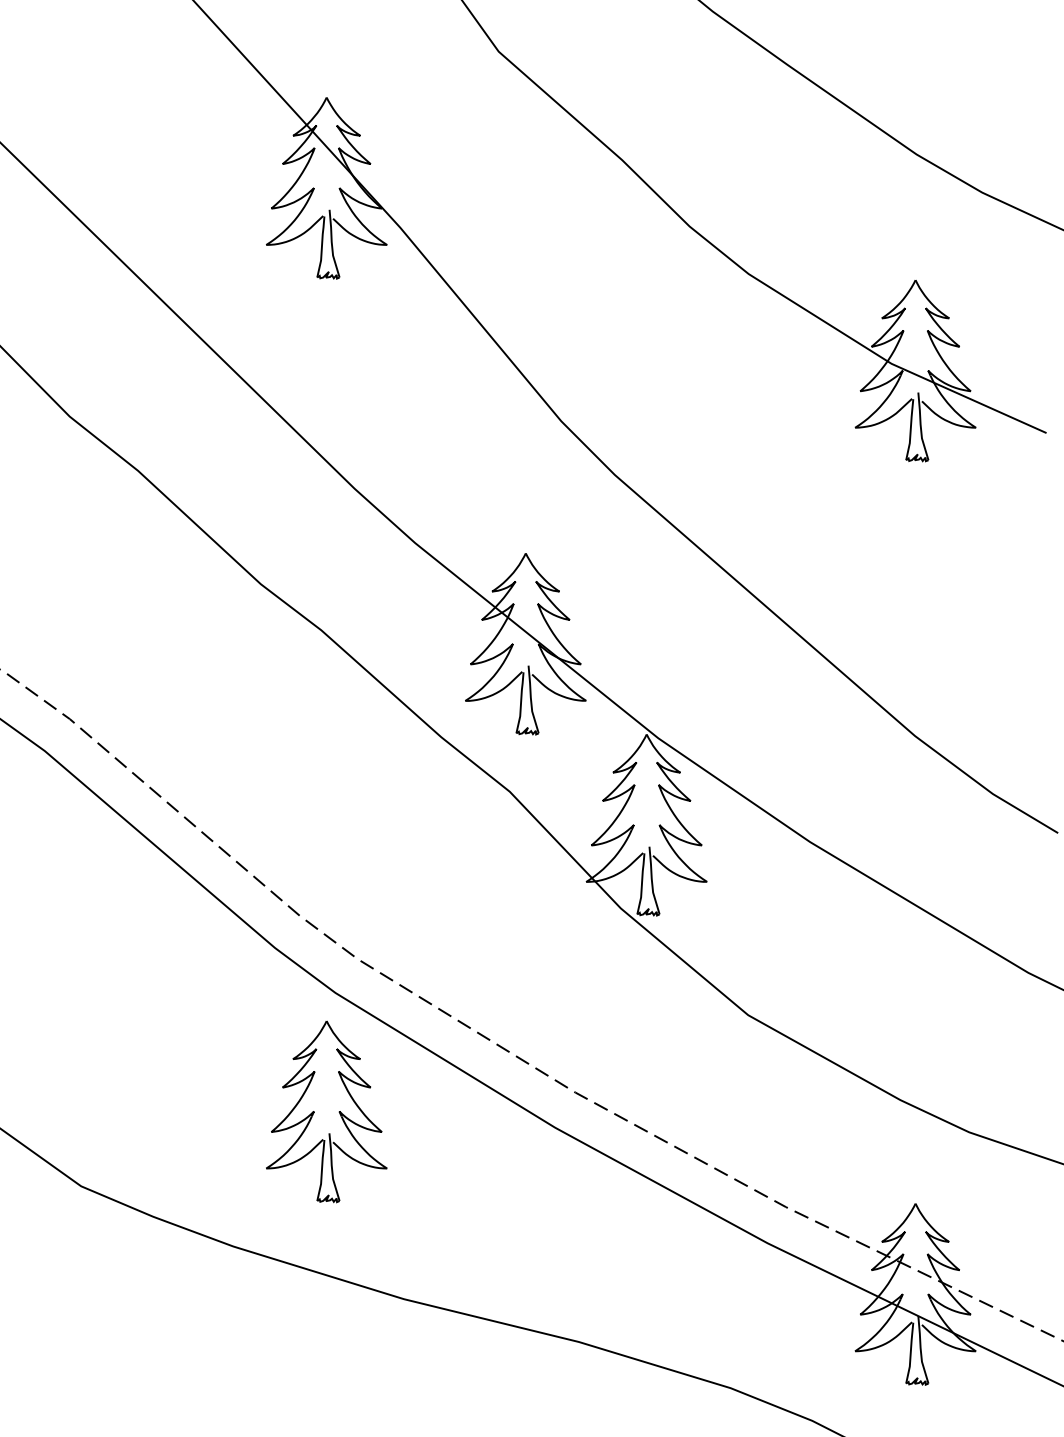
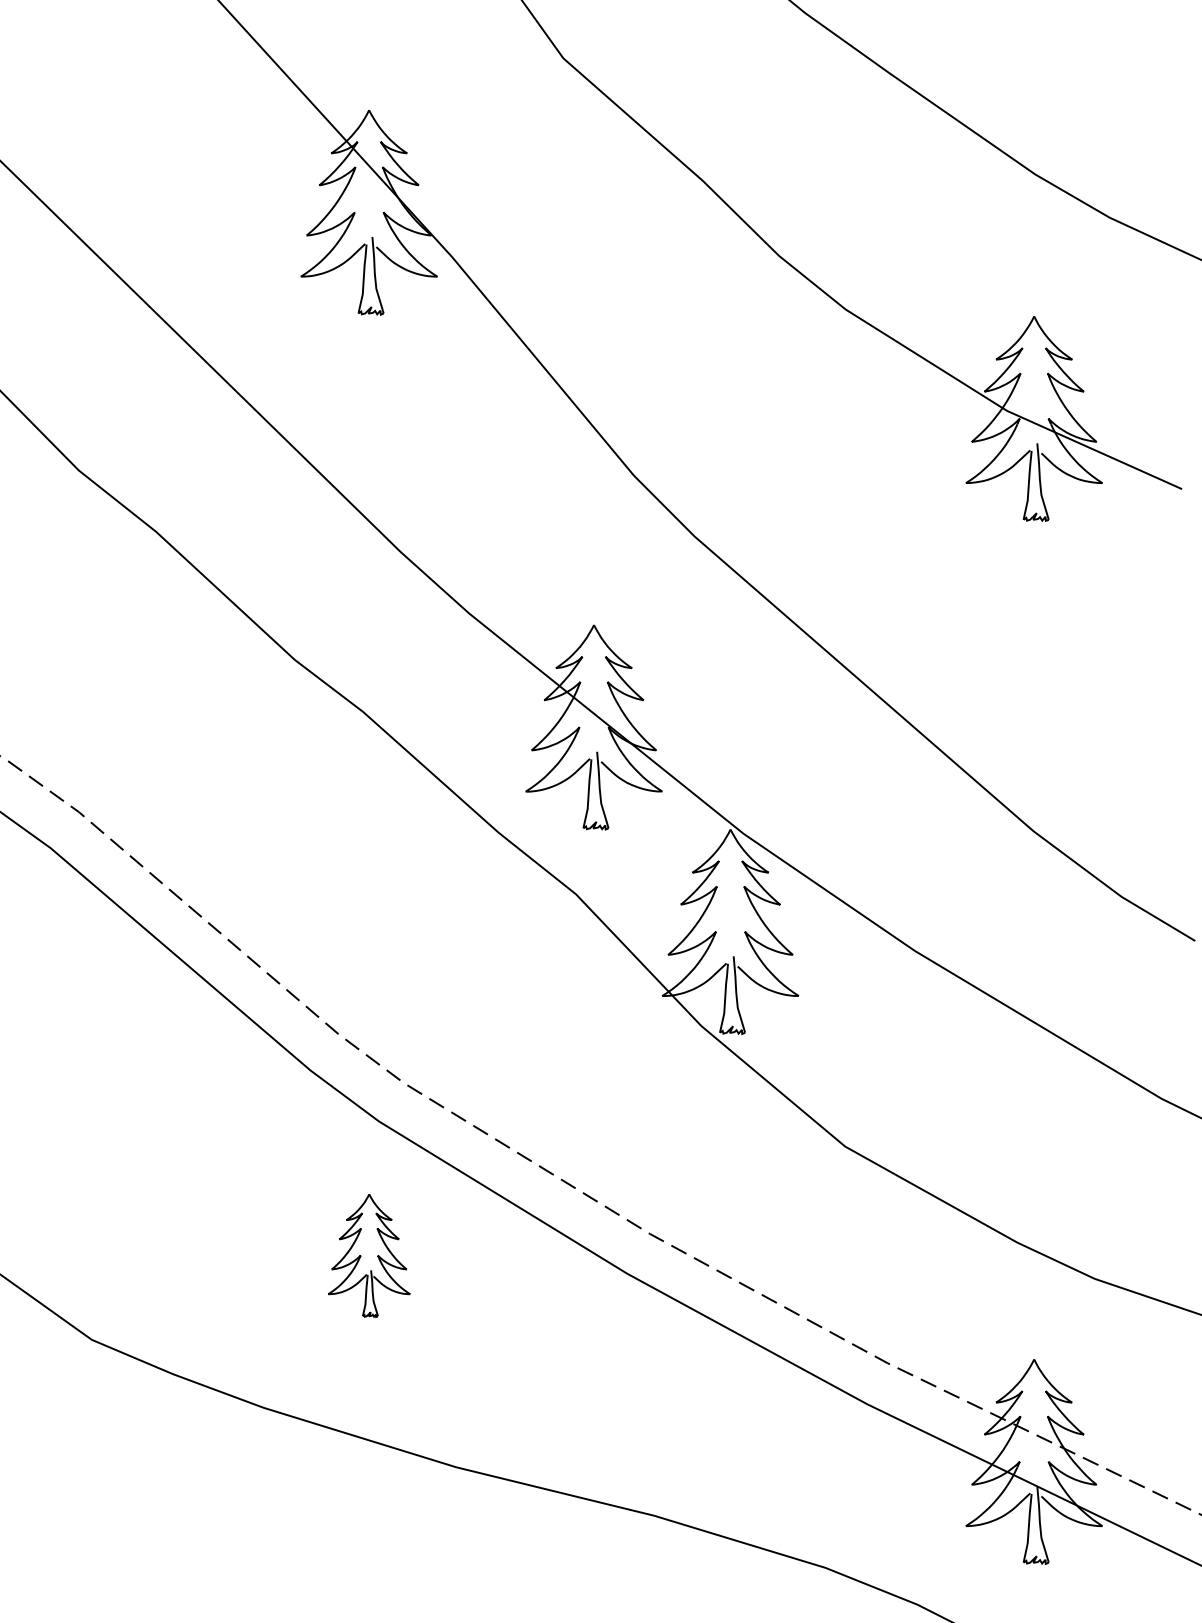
part: (326, 1111) -> (368, 1255), size x0.6

